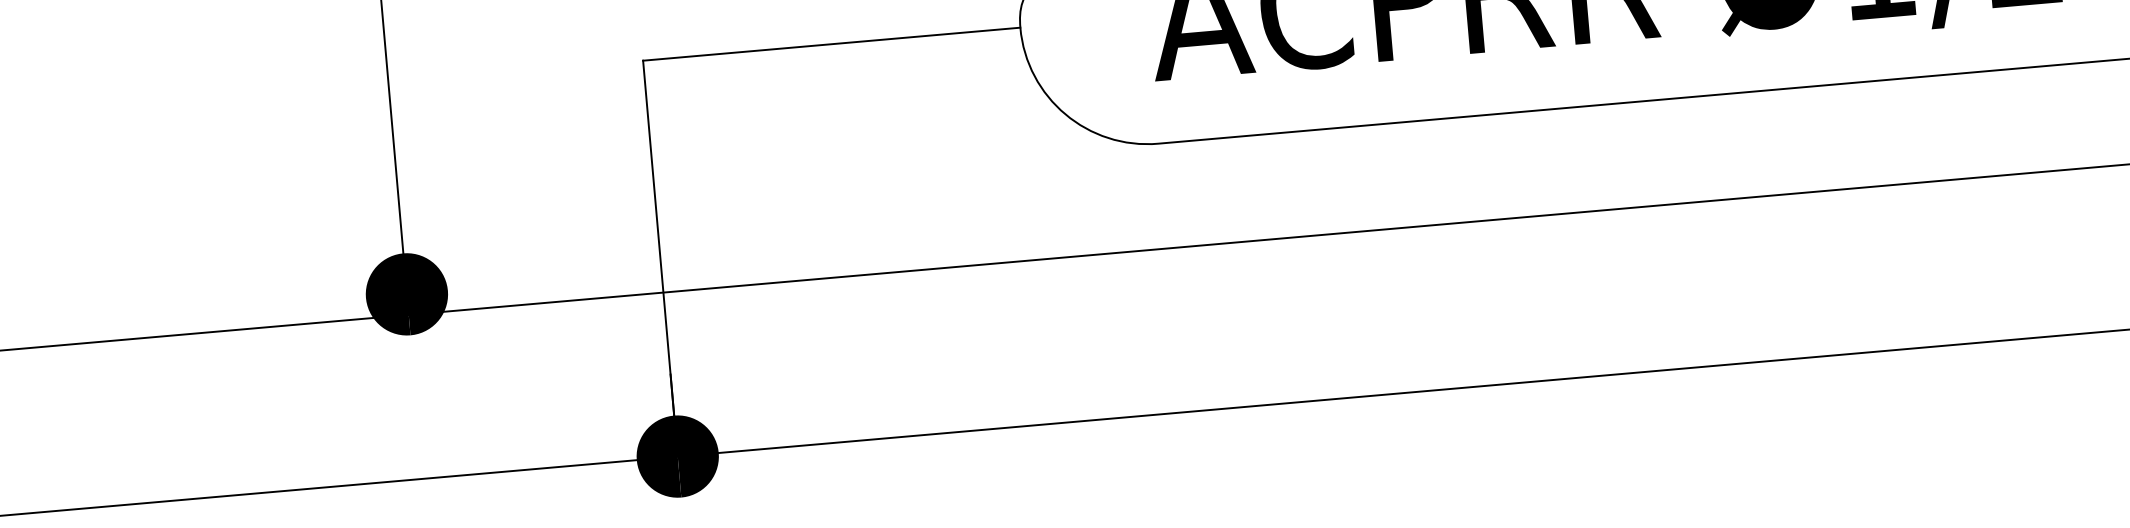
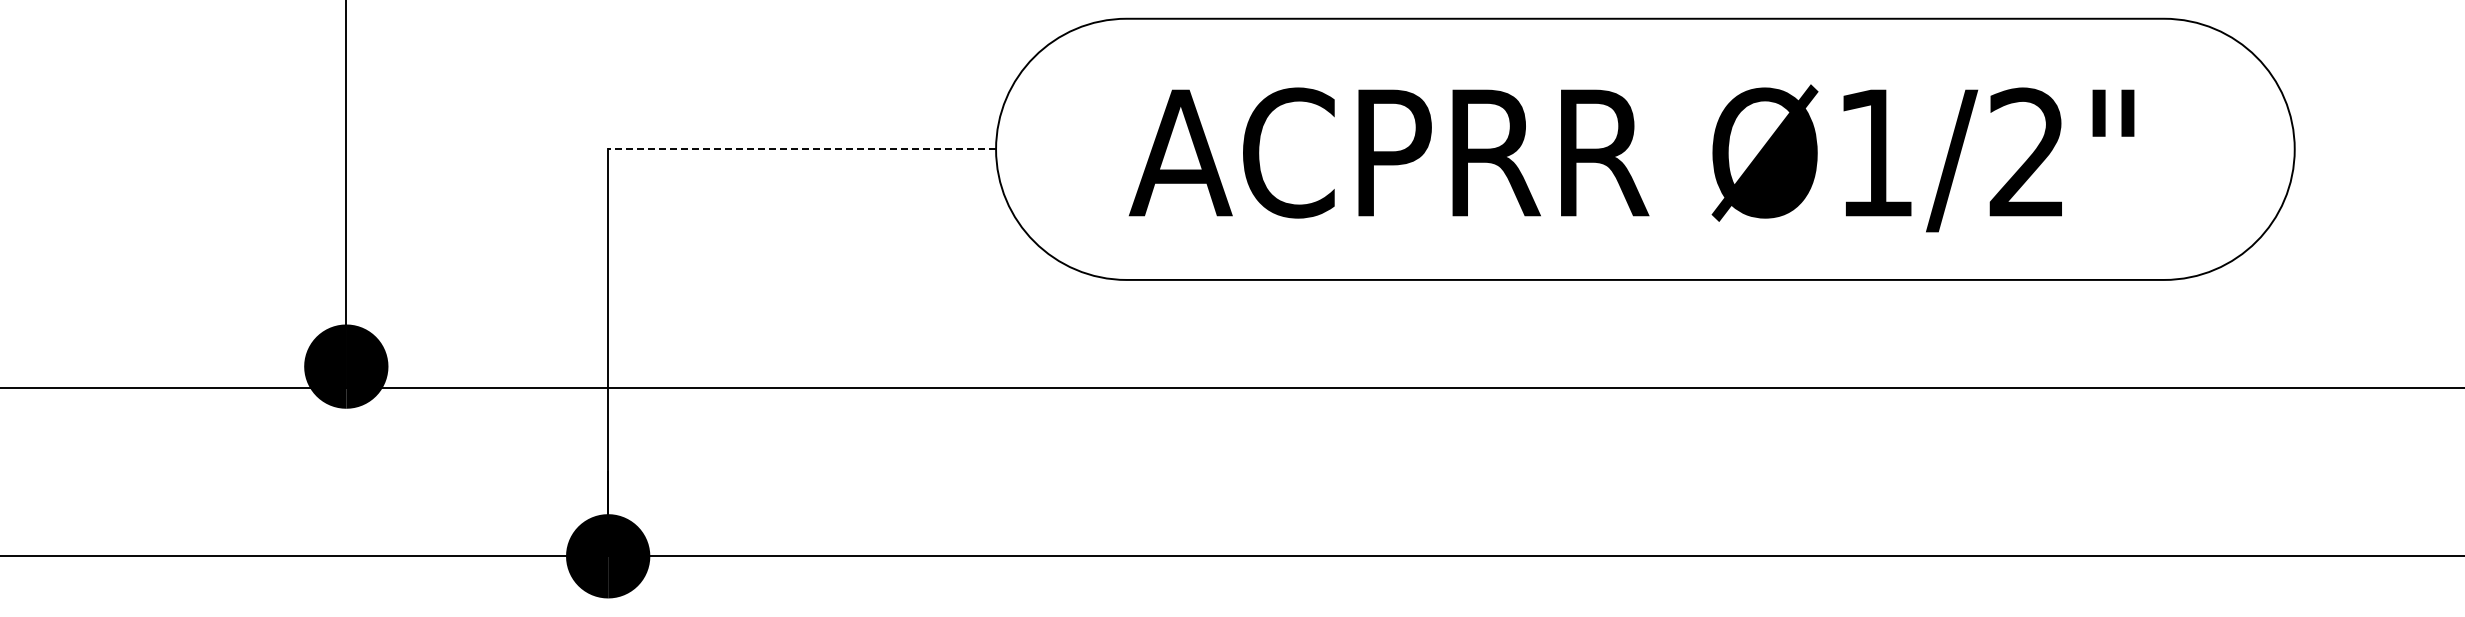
line: (832, 44) -> (802, 149), solid -> dashed

